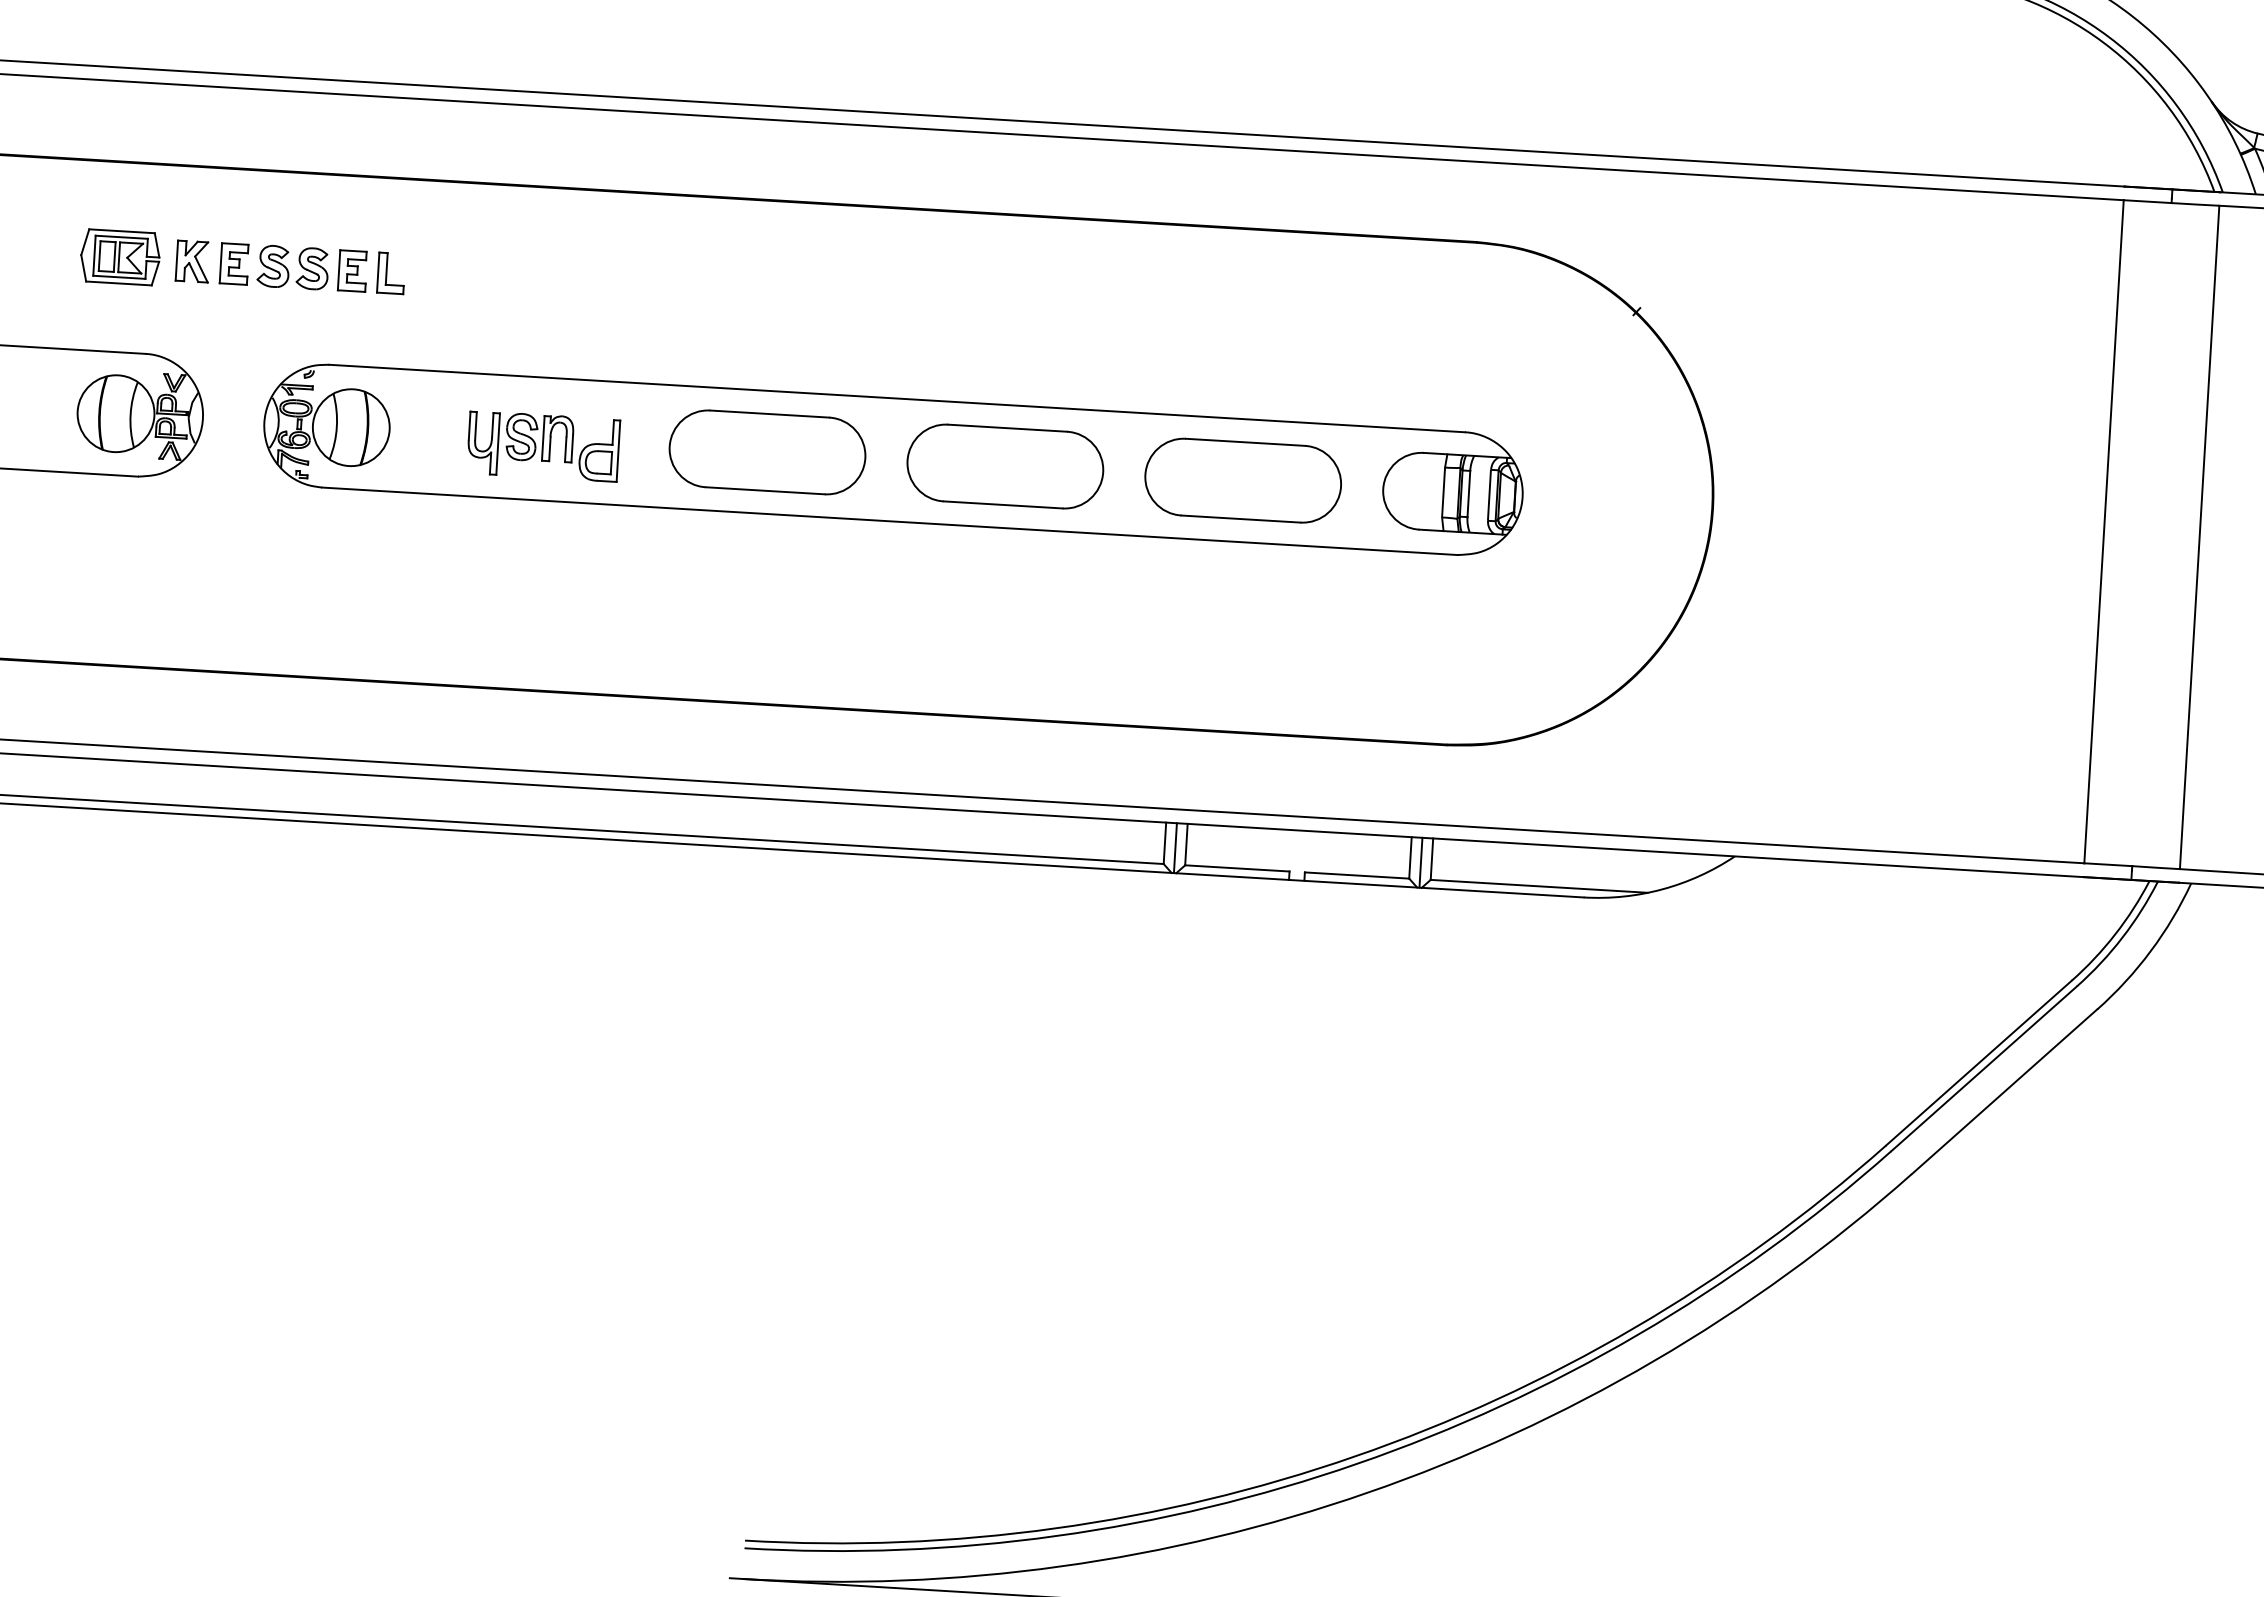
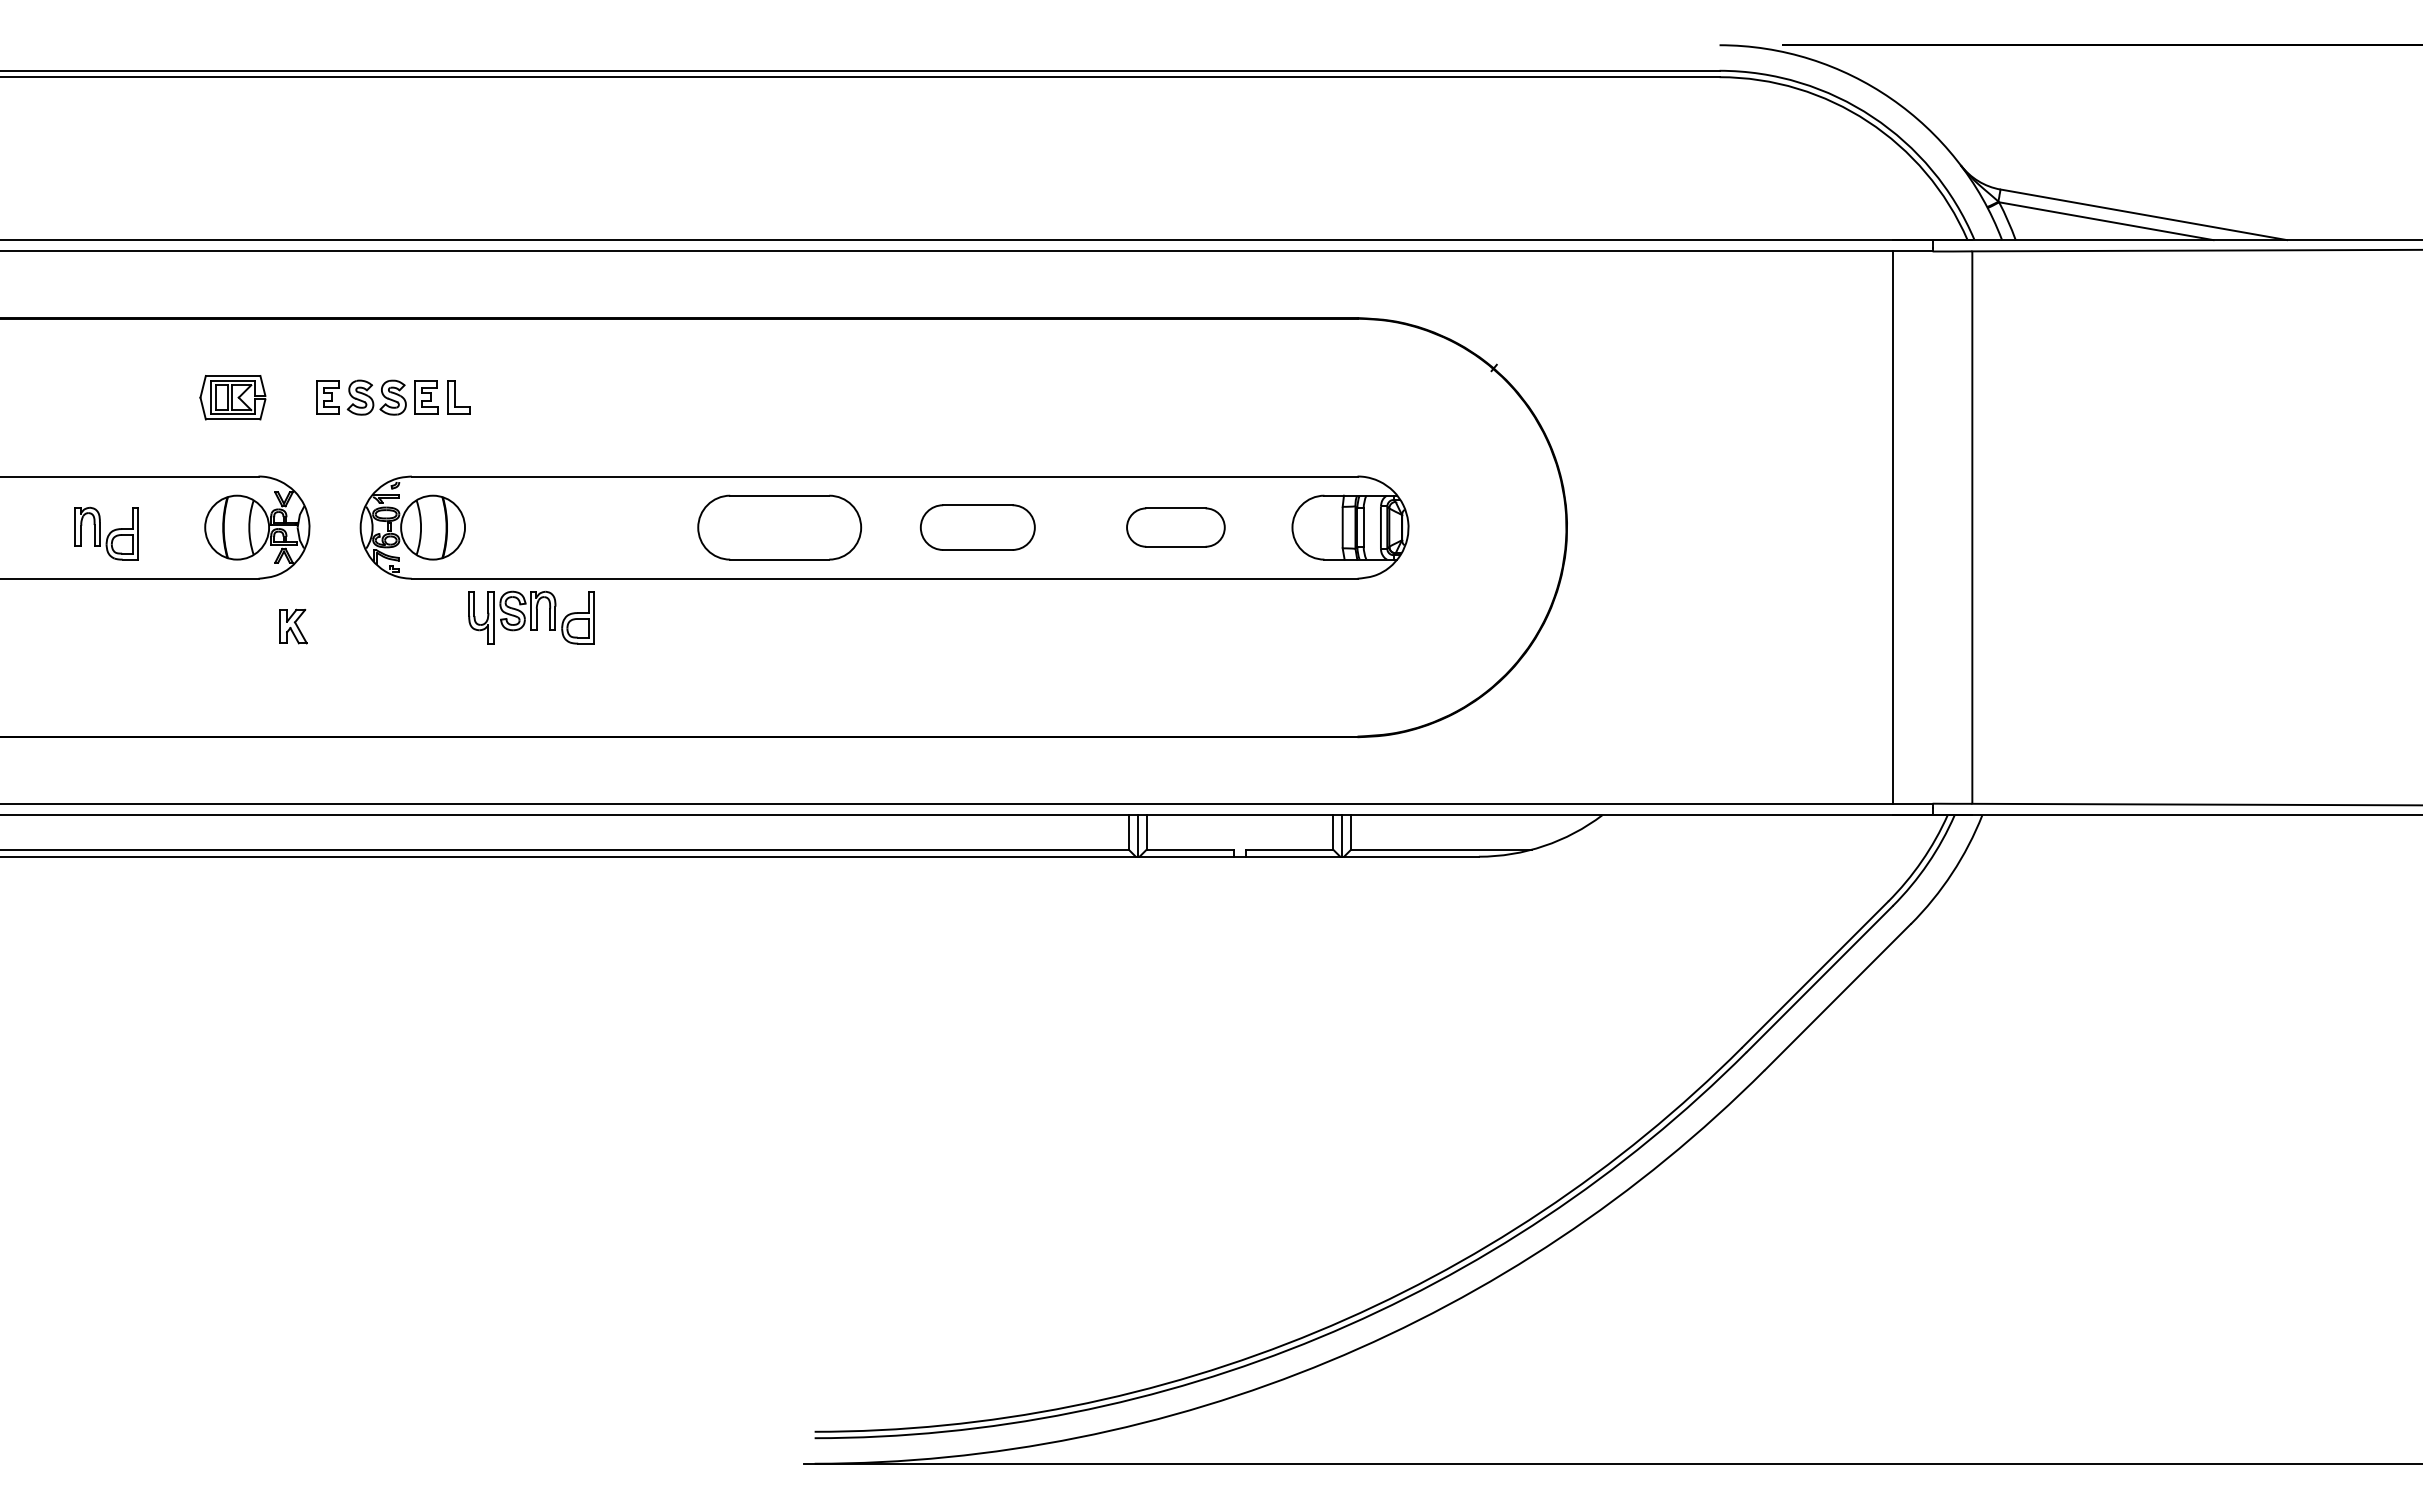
part: (192, 261) -> (293, 626), moved
part: (543, 446) -> (531, 617), moved
part: (1005, 466) -> (977, 527), size x0.7
part: (1242, 480) -> (1175, 527), size x0.6

